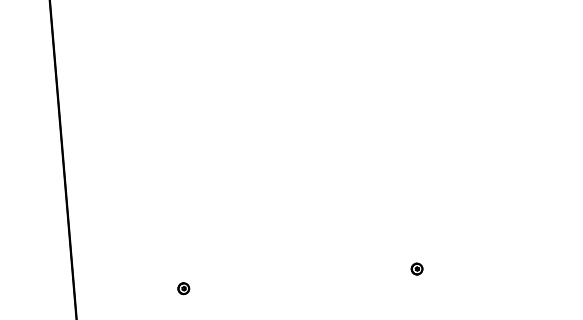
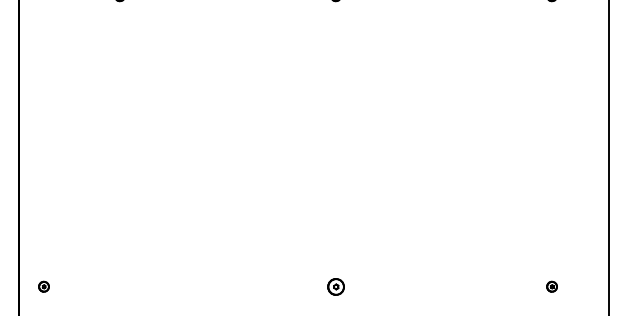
part: (416, 268) -> (335, 286), size x1.6
part: (183, 288) -> (43, 286), moved

